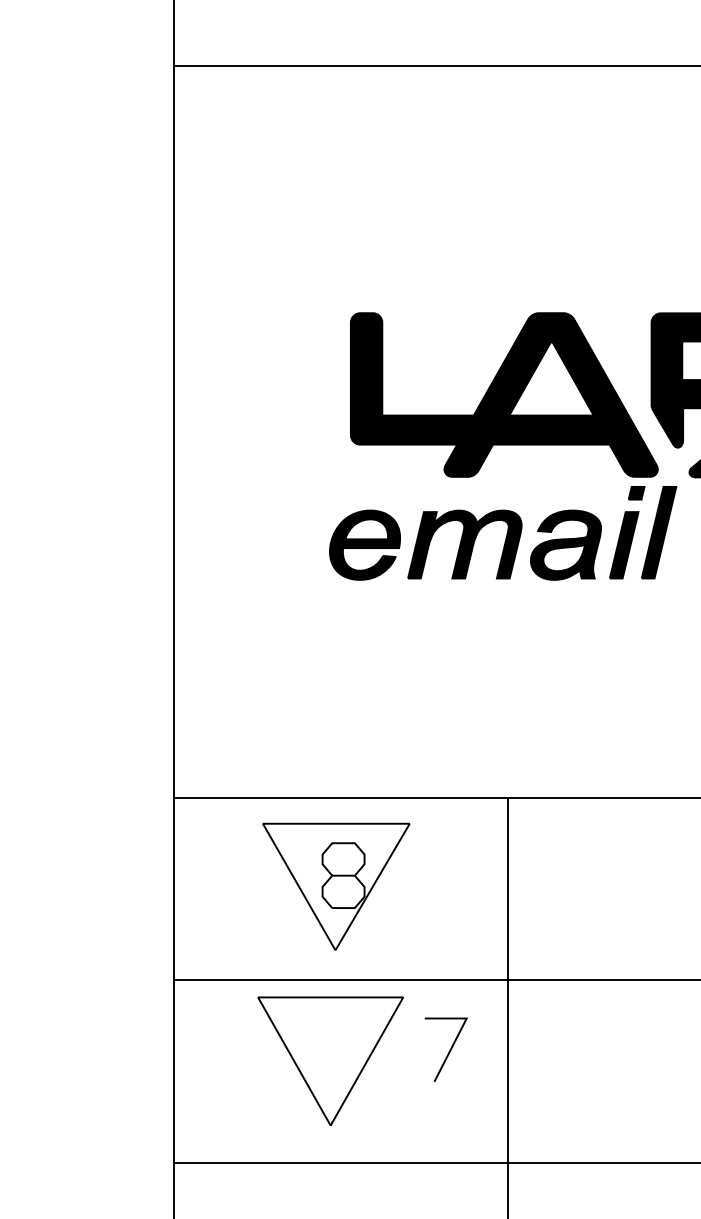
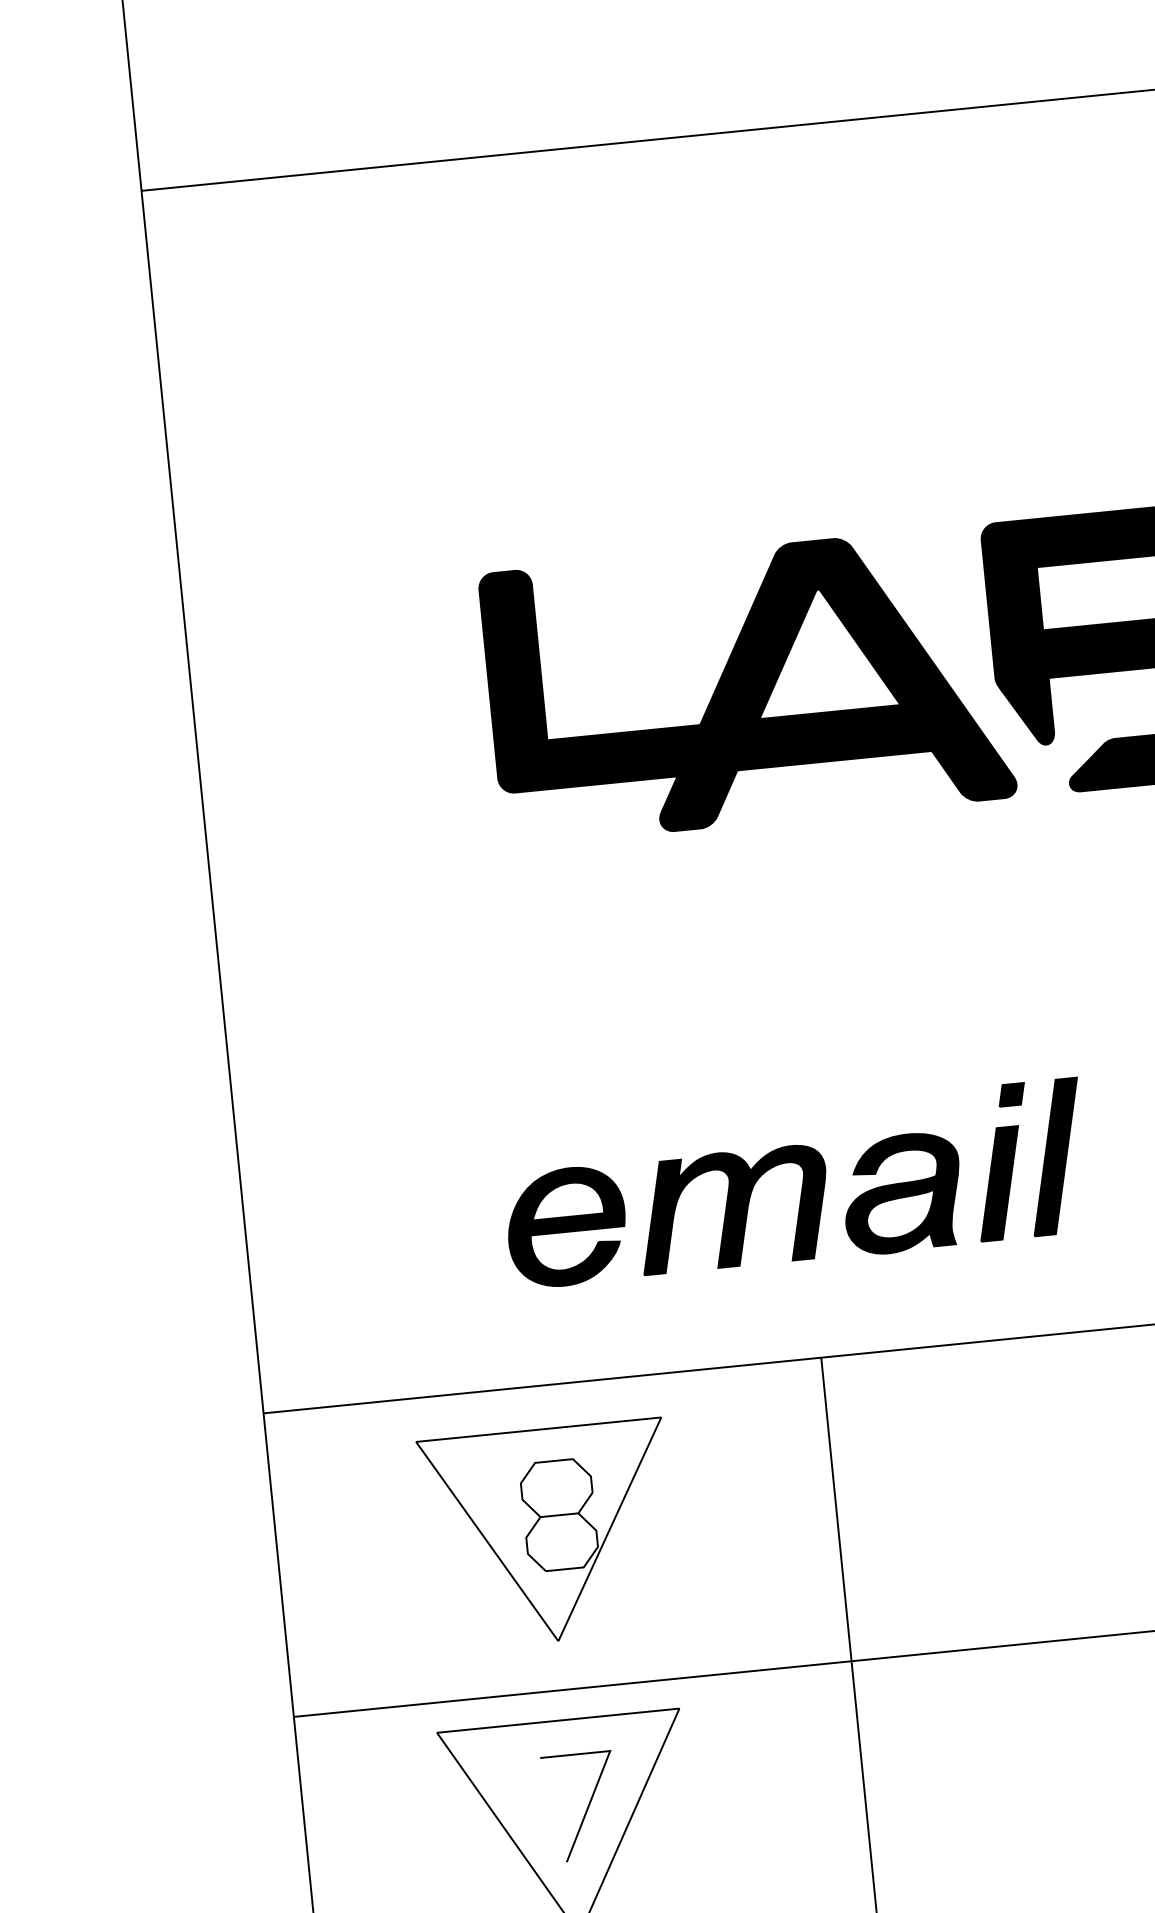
part: (503, 533) -> (796, 1184), moved
curve: (448, 1051) -> (585, 1809), moved

